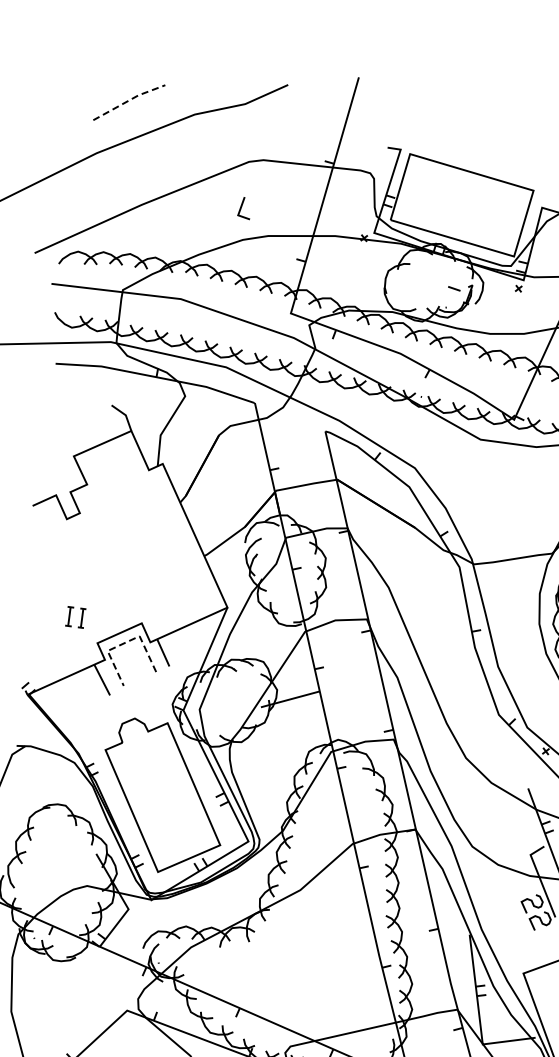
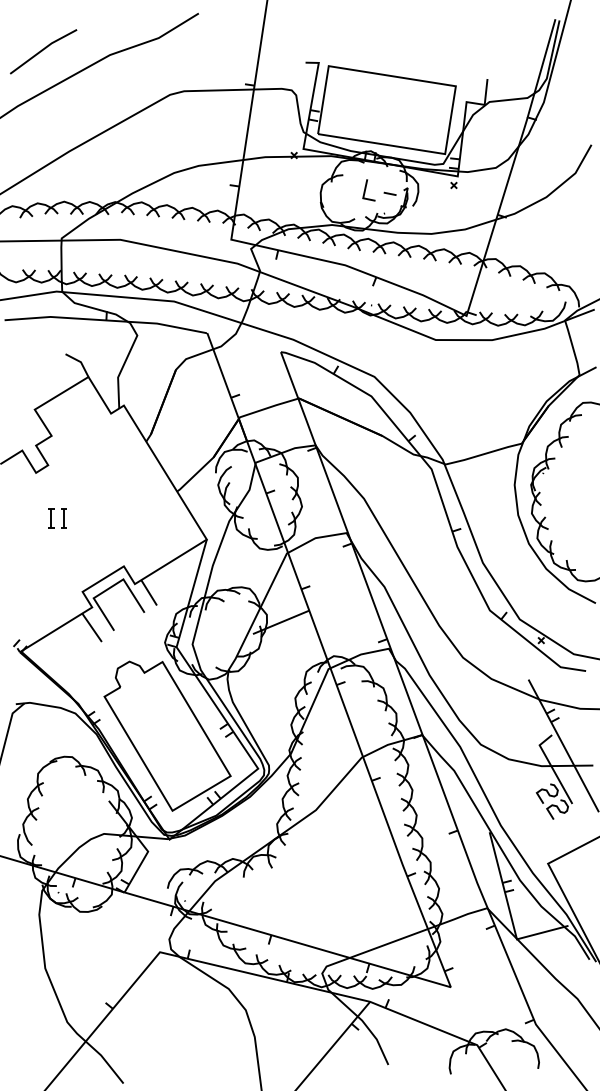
line: (129, 100) -> (43, 49), dashed -> solid
line: (242, 207) -> (366, 189), moved
part: (75, 617) -> (57, 518), moved
line: (123, 643) -> (108, 588), dashed -> solid

